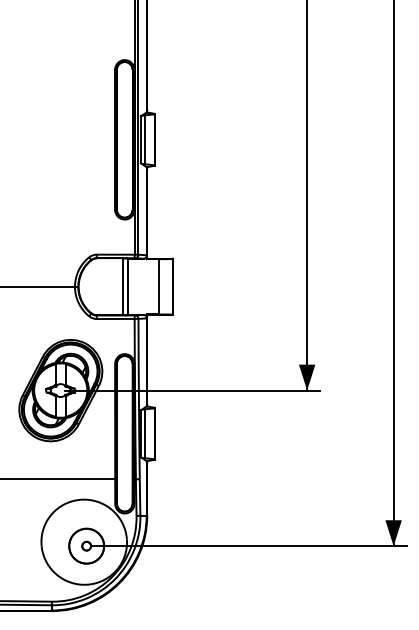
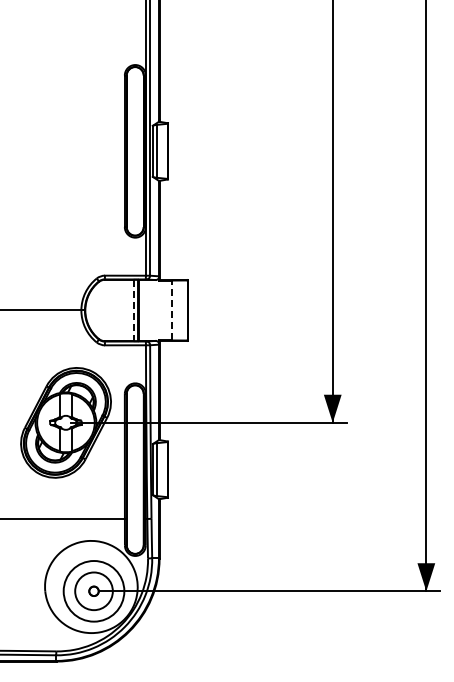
line: (123, 286) -> (133, 310), solid -> dashed
line: (159, 286) -> (172, 310), solid -> dashed
circle: (86, 546) -> (93, 591), size x1.6

